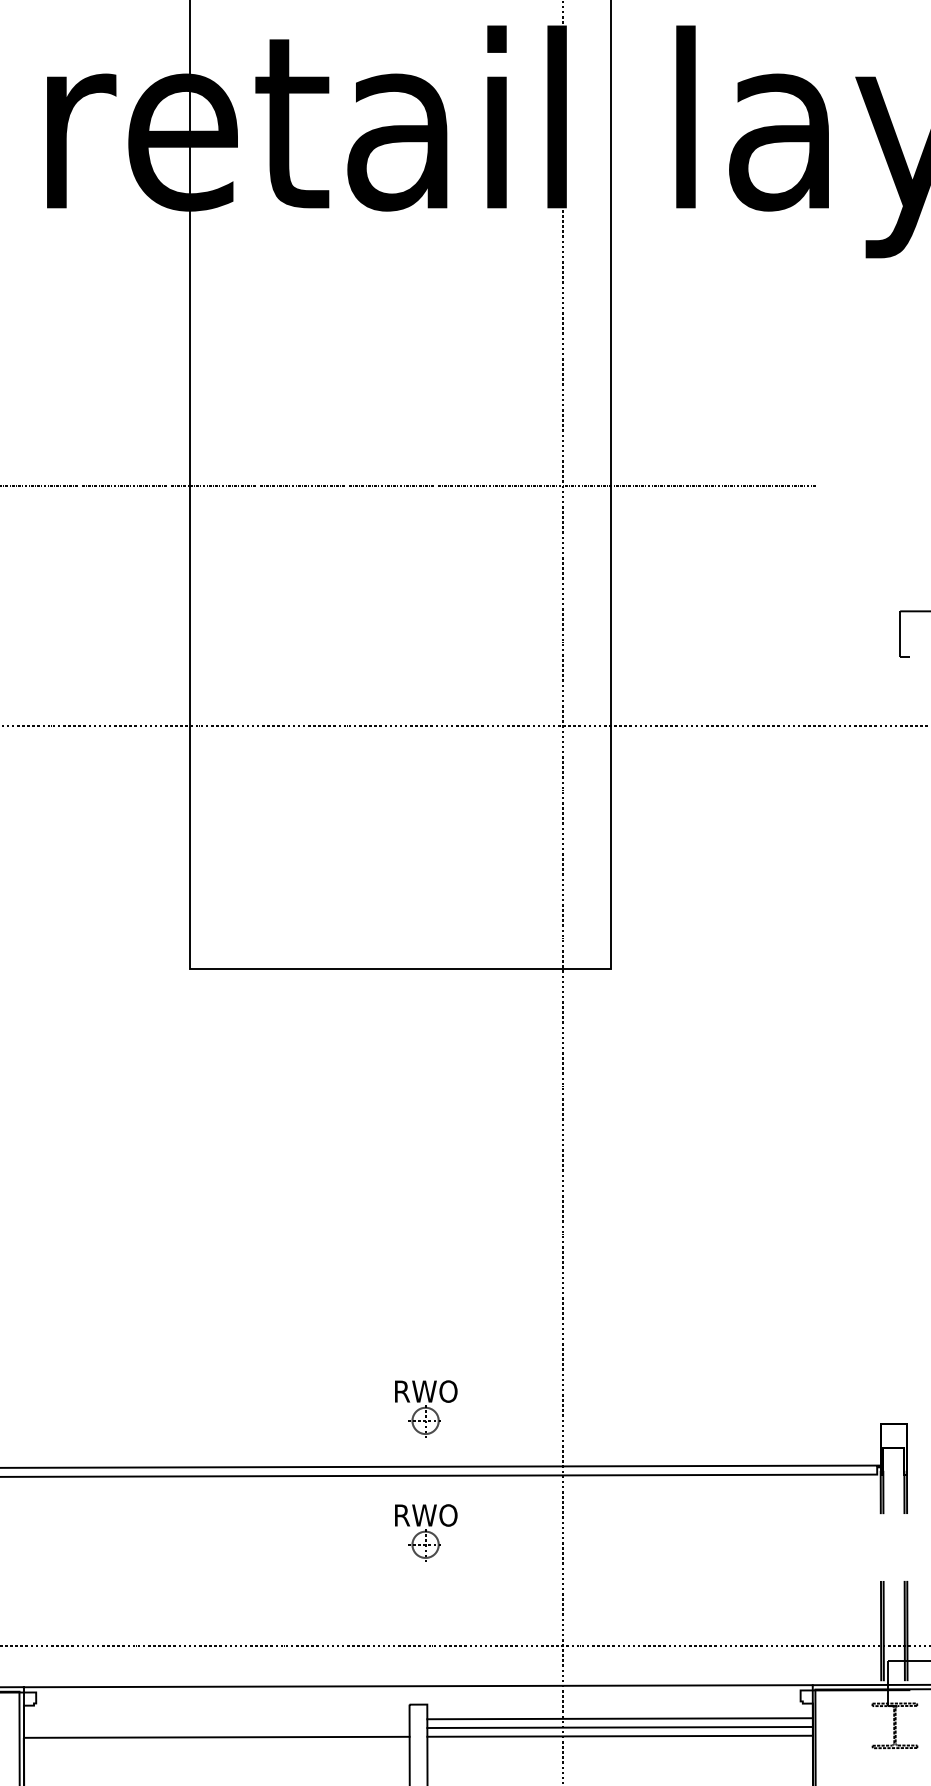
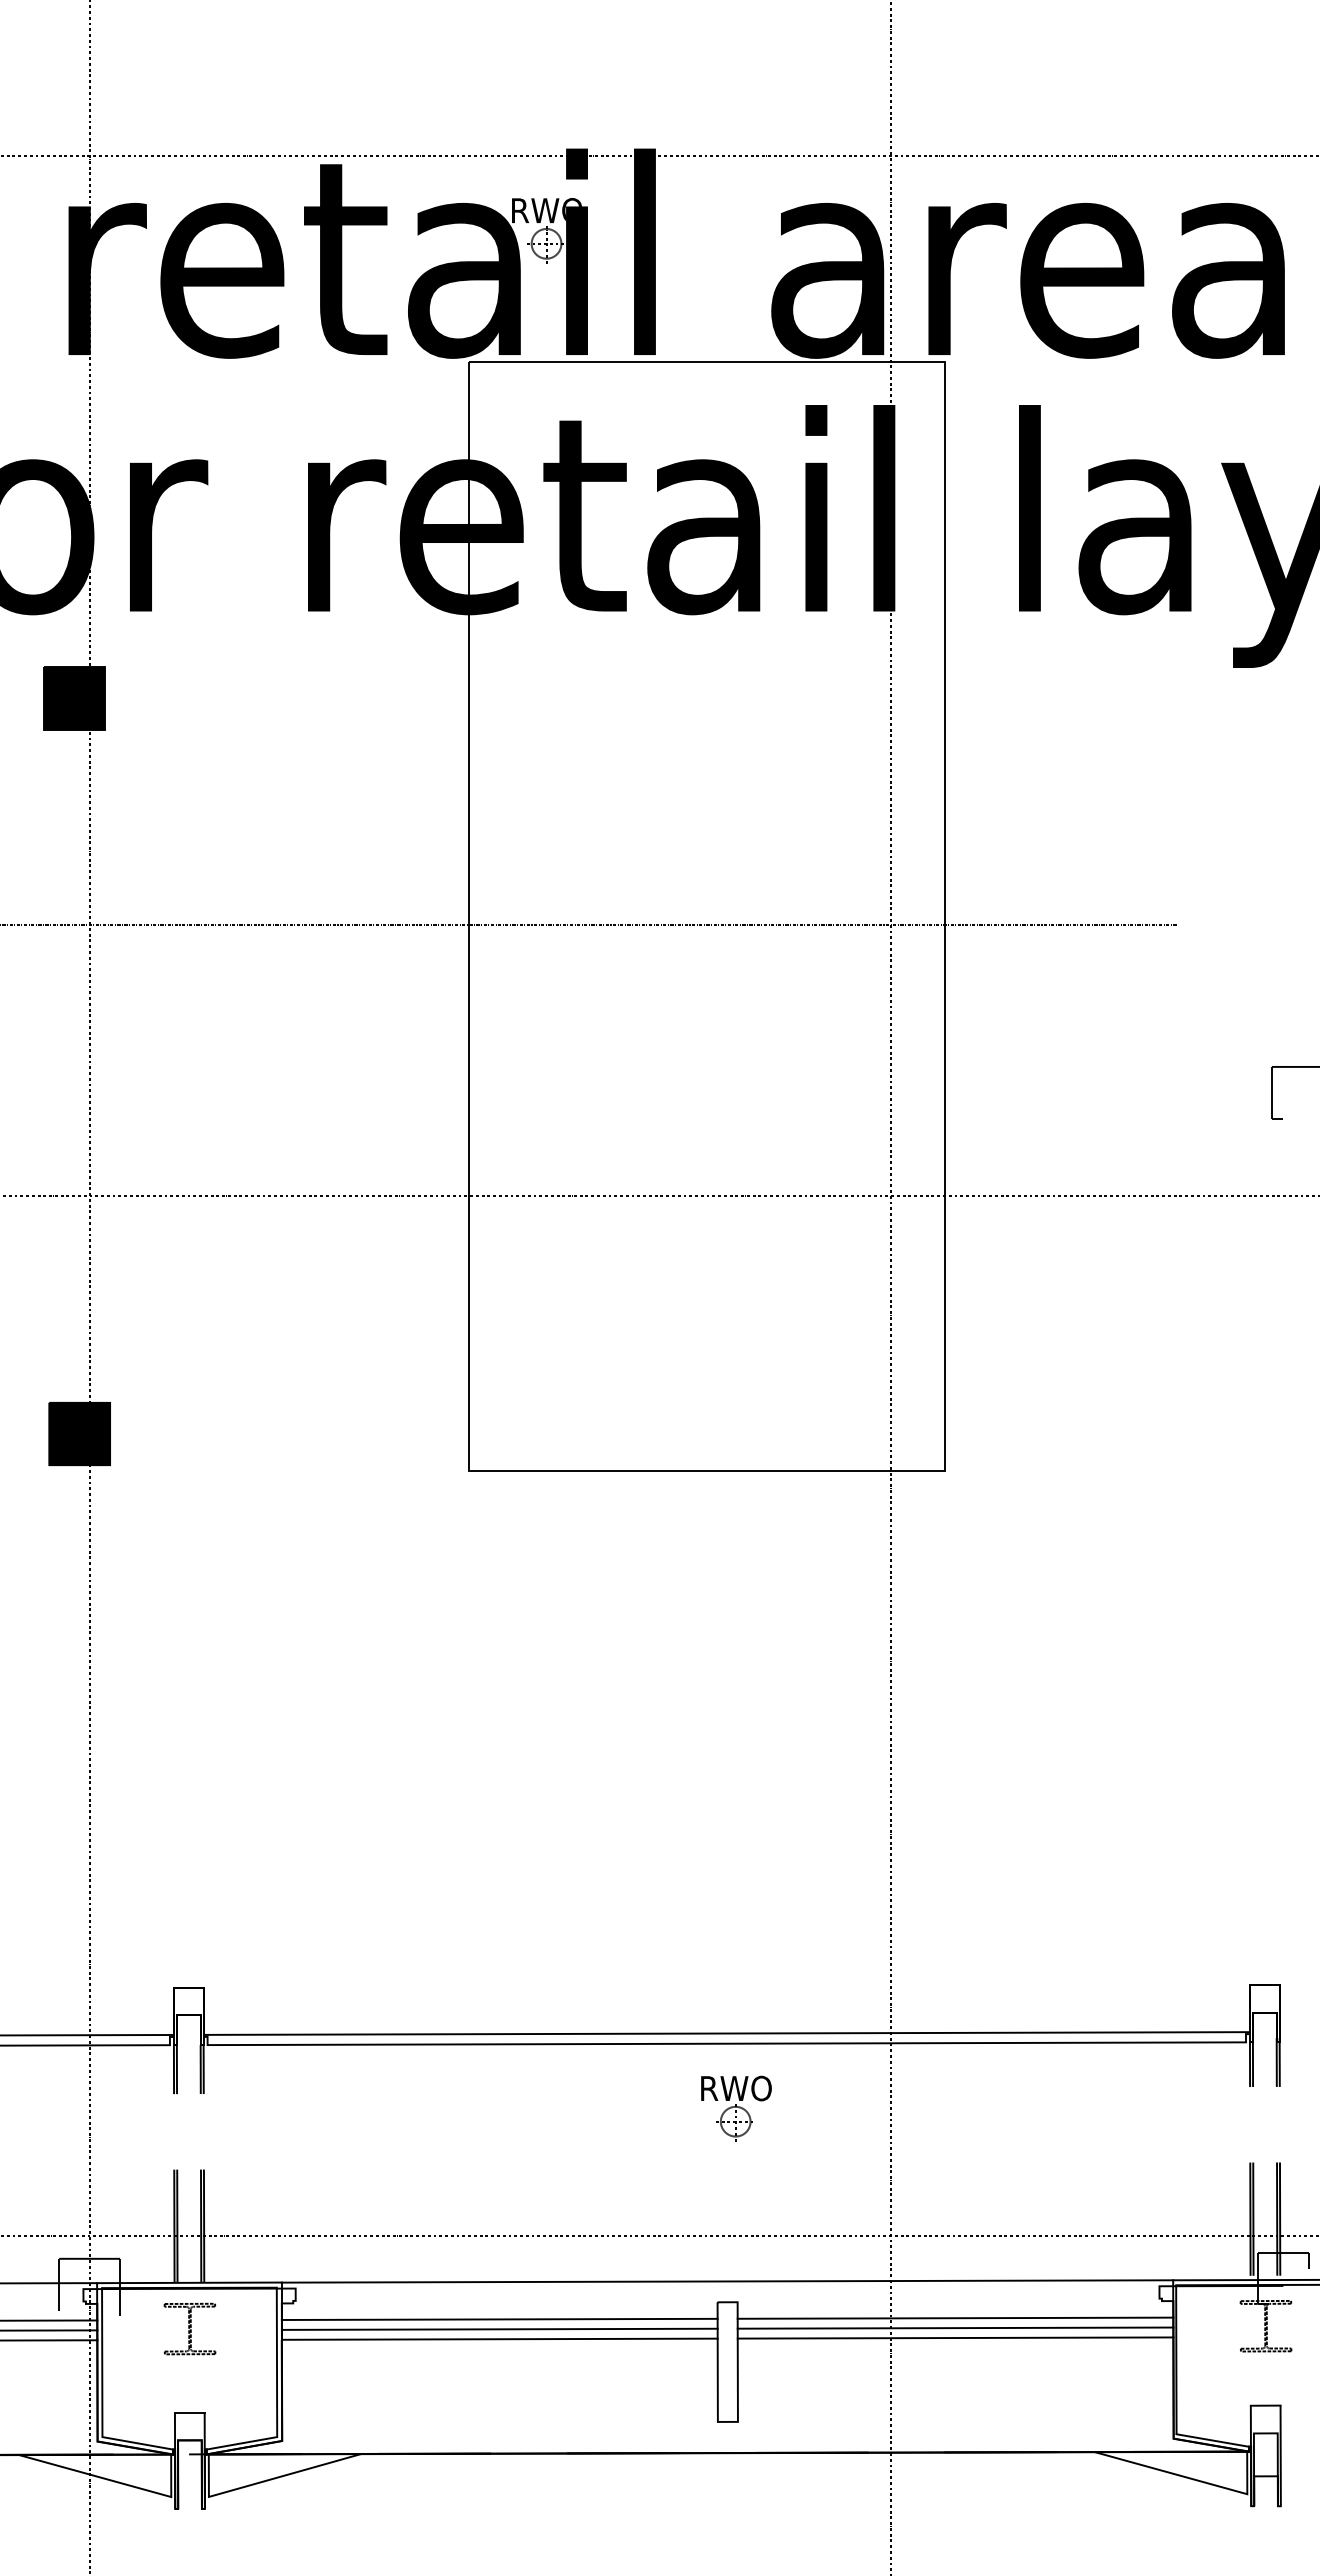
part: (426, 1409) -> (736, 1968), removed
line: (216, 1718) -> (499, 2318), added
line: (216, 1727) -> (499, 2328), added

